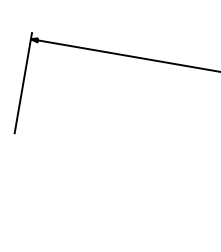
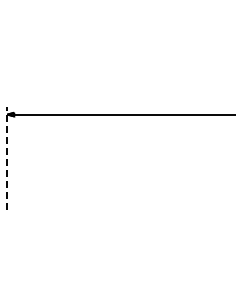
line: (23, 82) -> (7, 158), solid -> dashed

